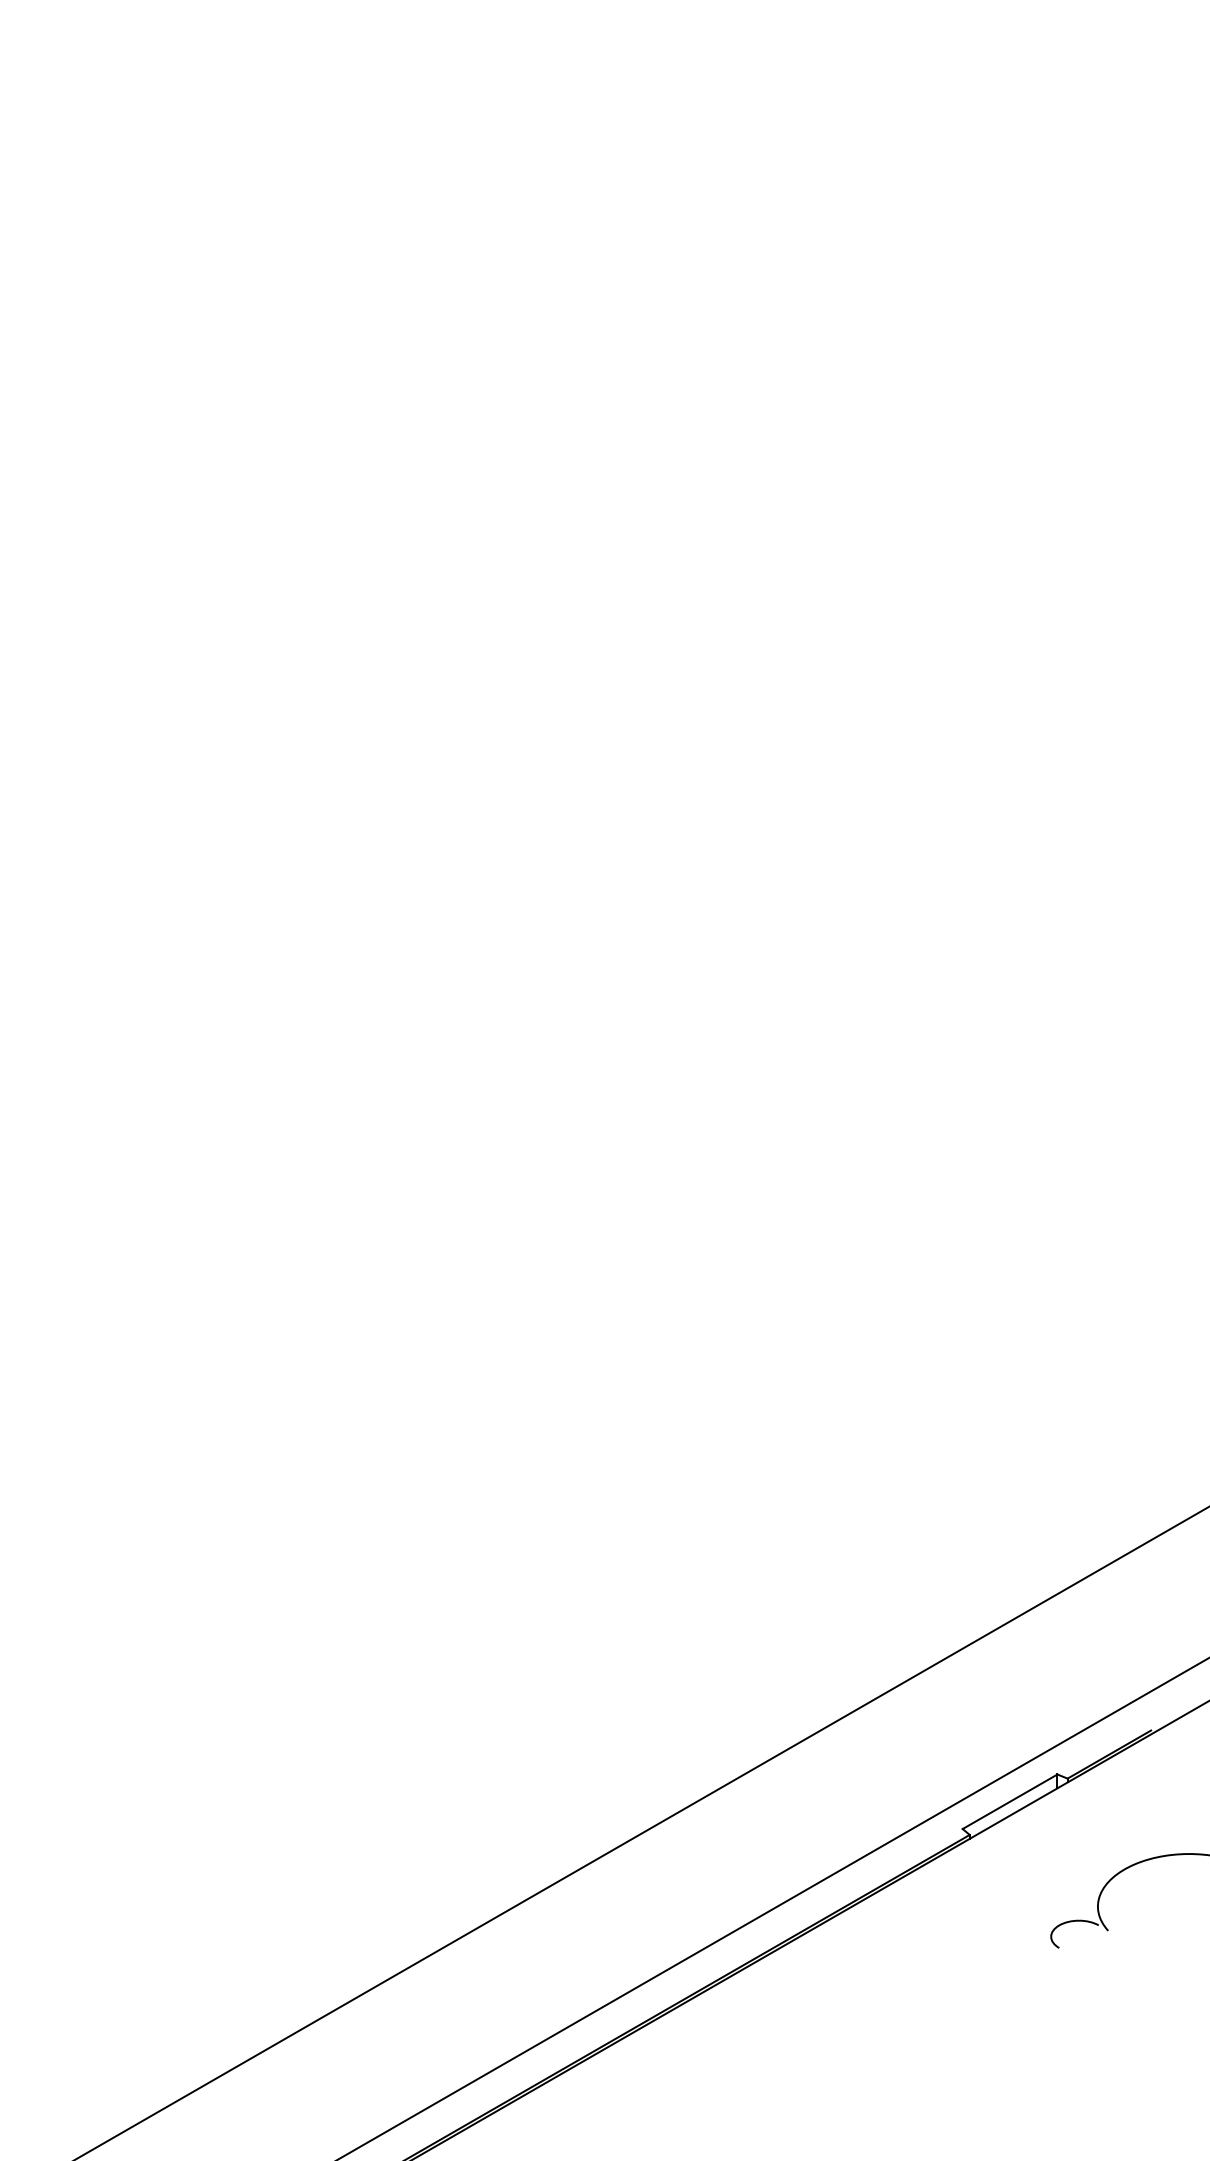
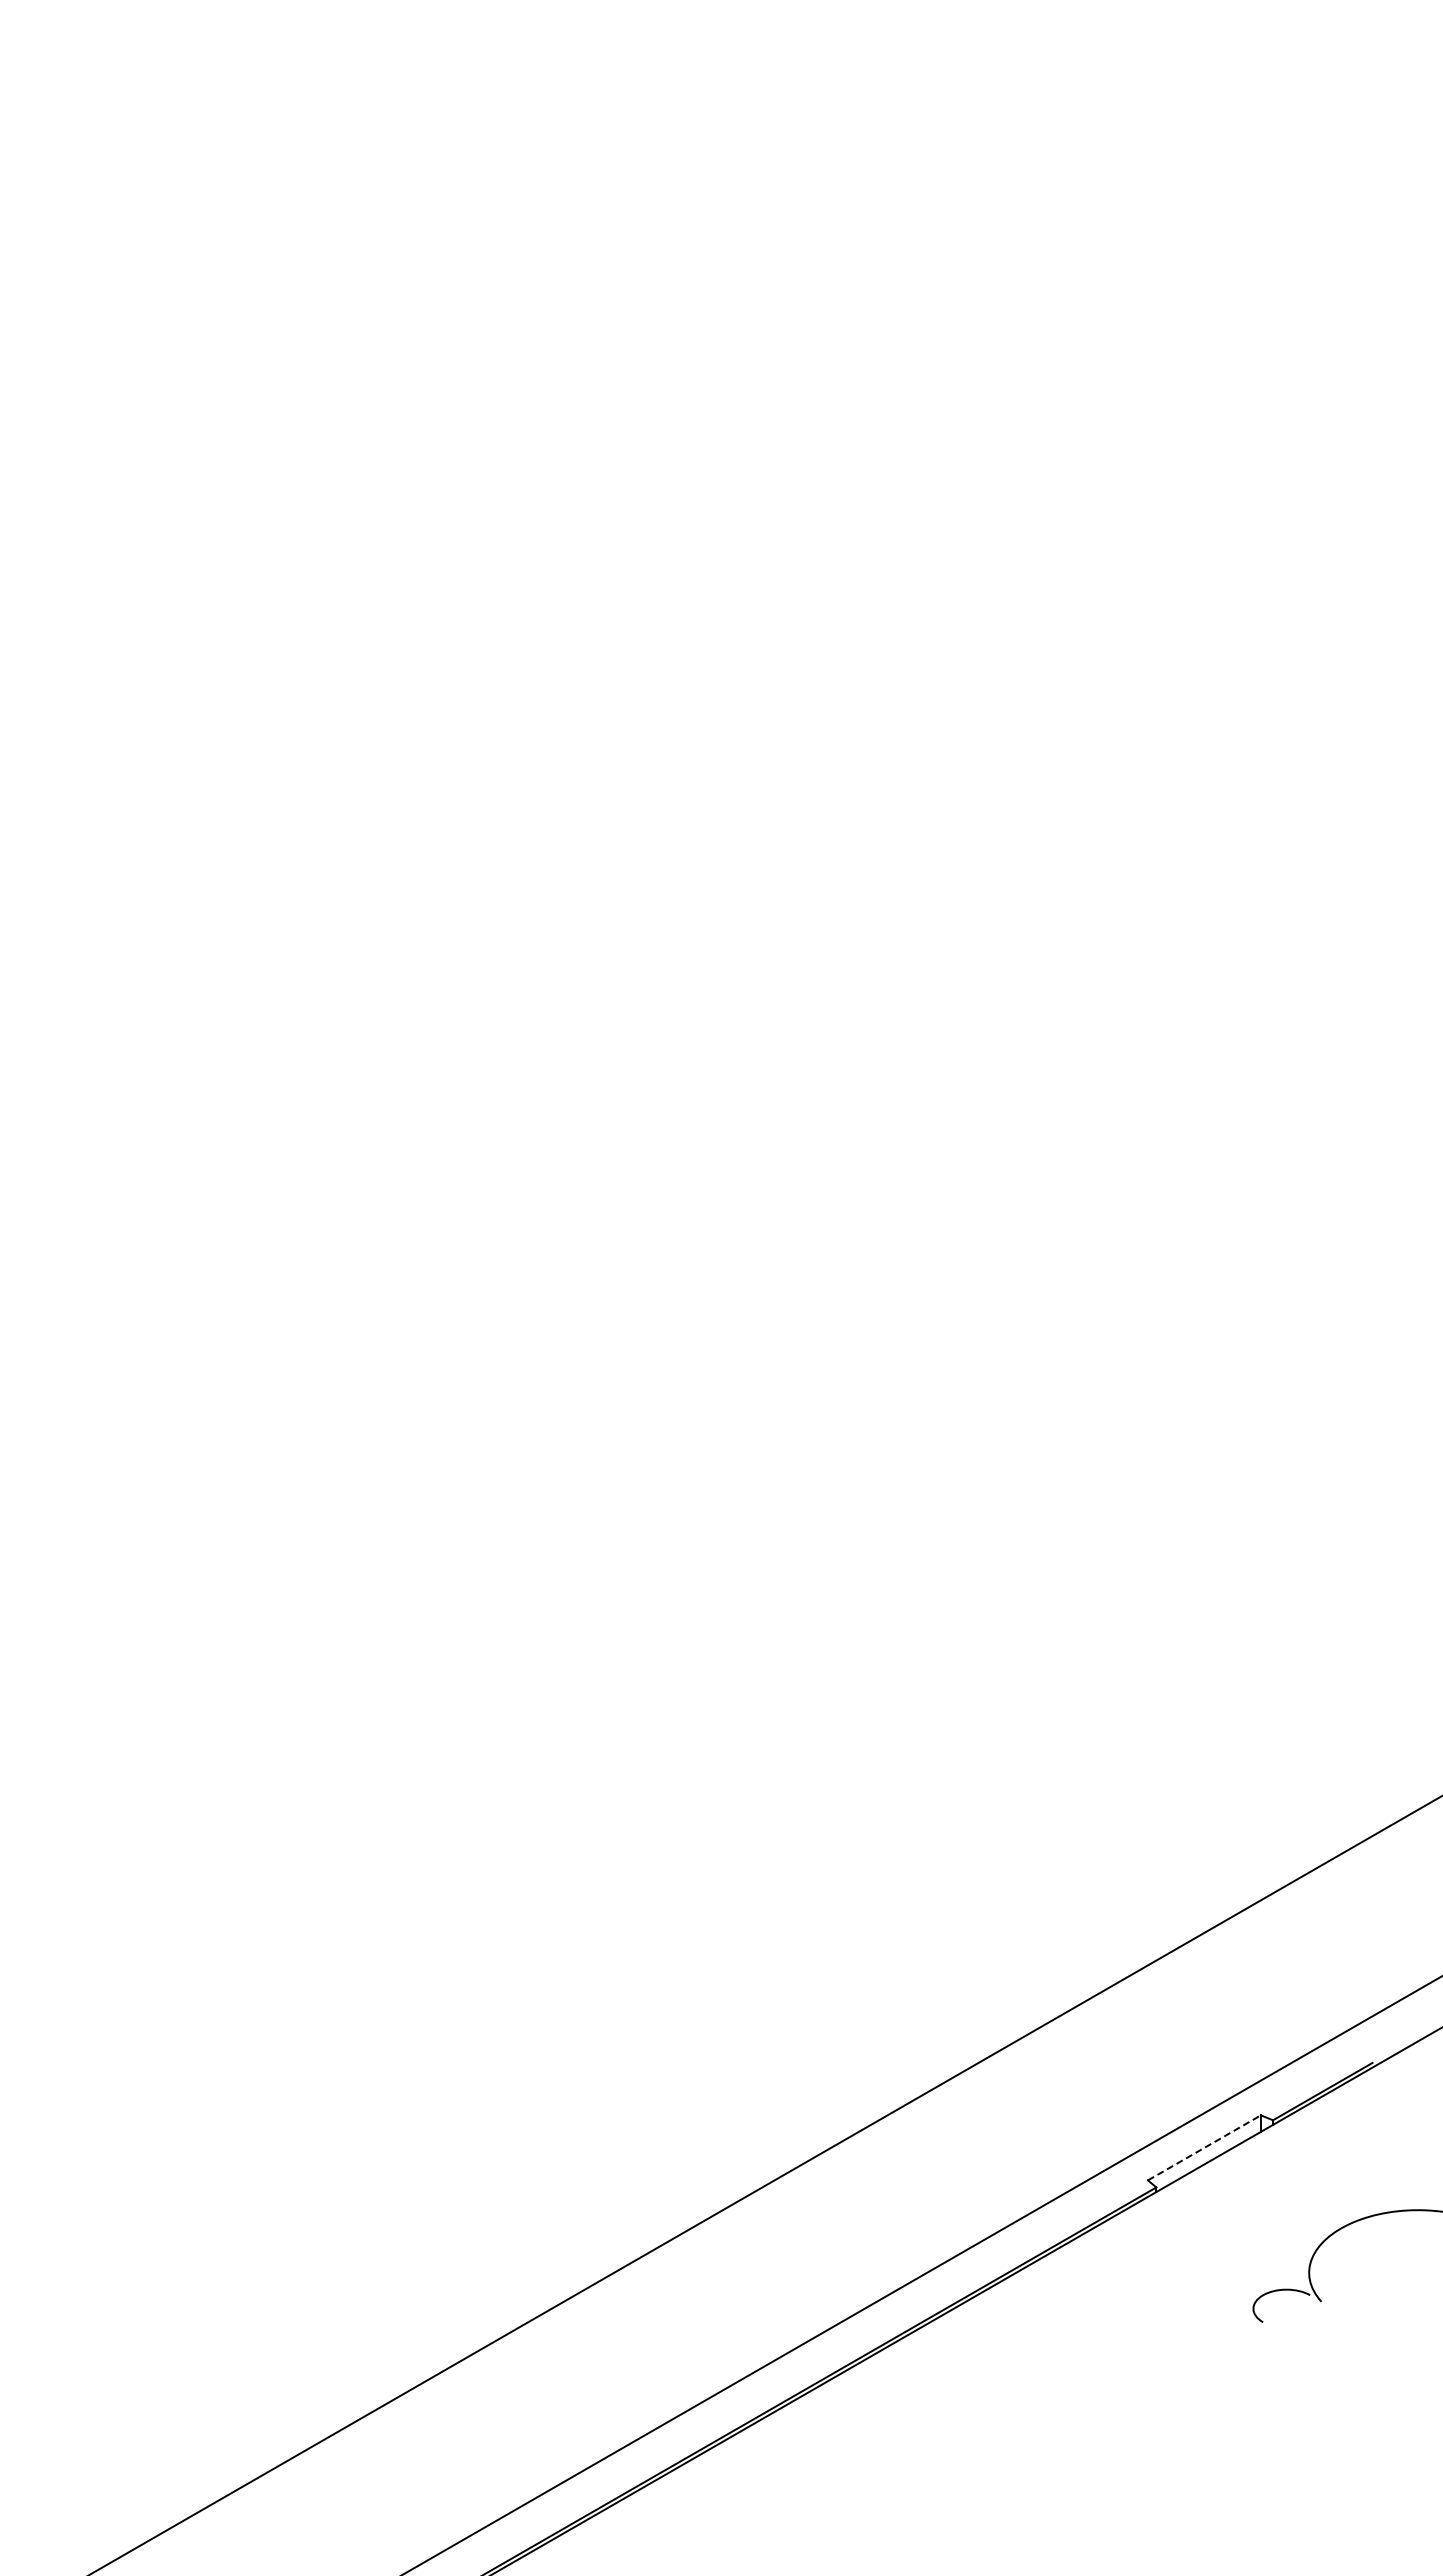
line: (1010, 1801) -> (1204, 2147), solid -> dashed

